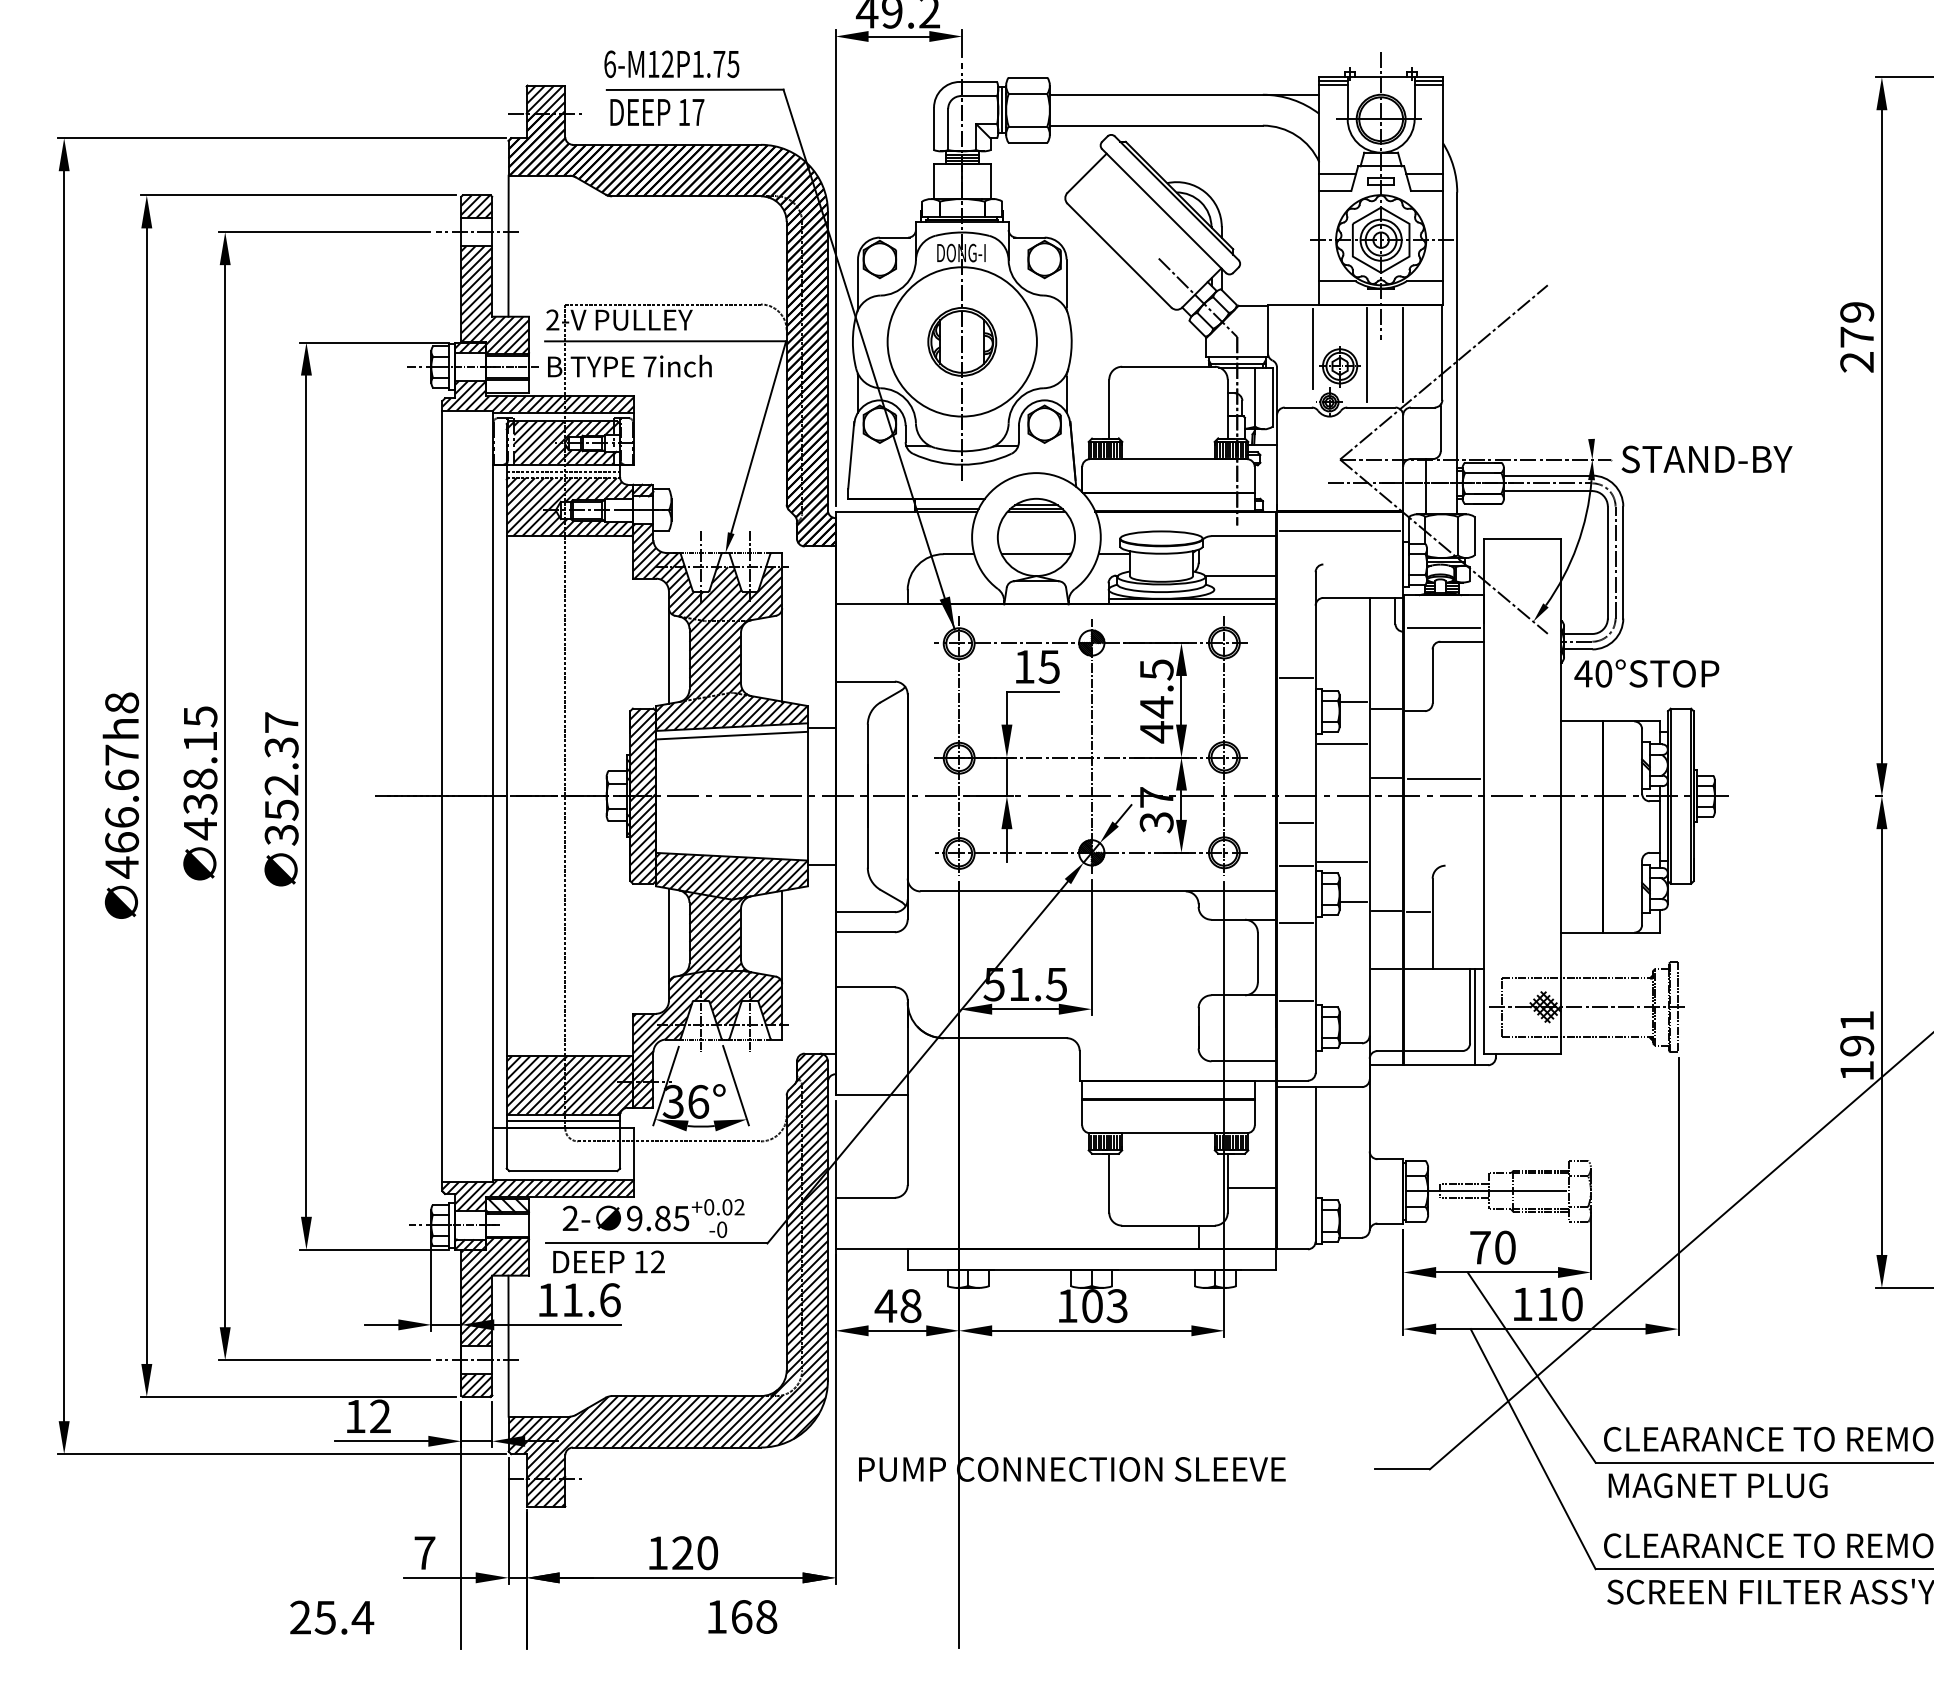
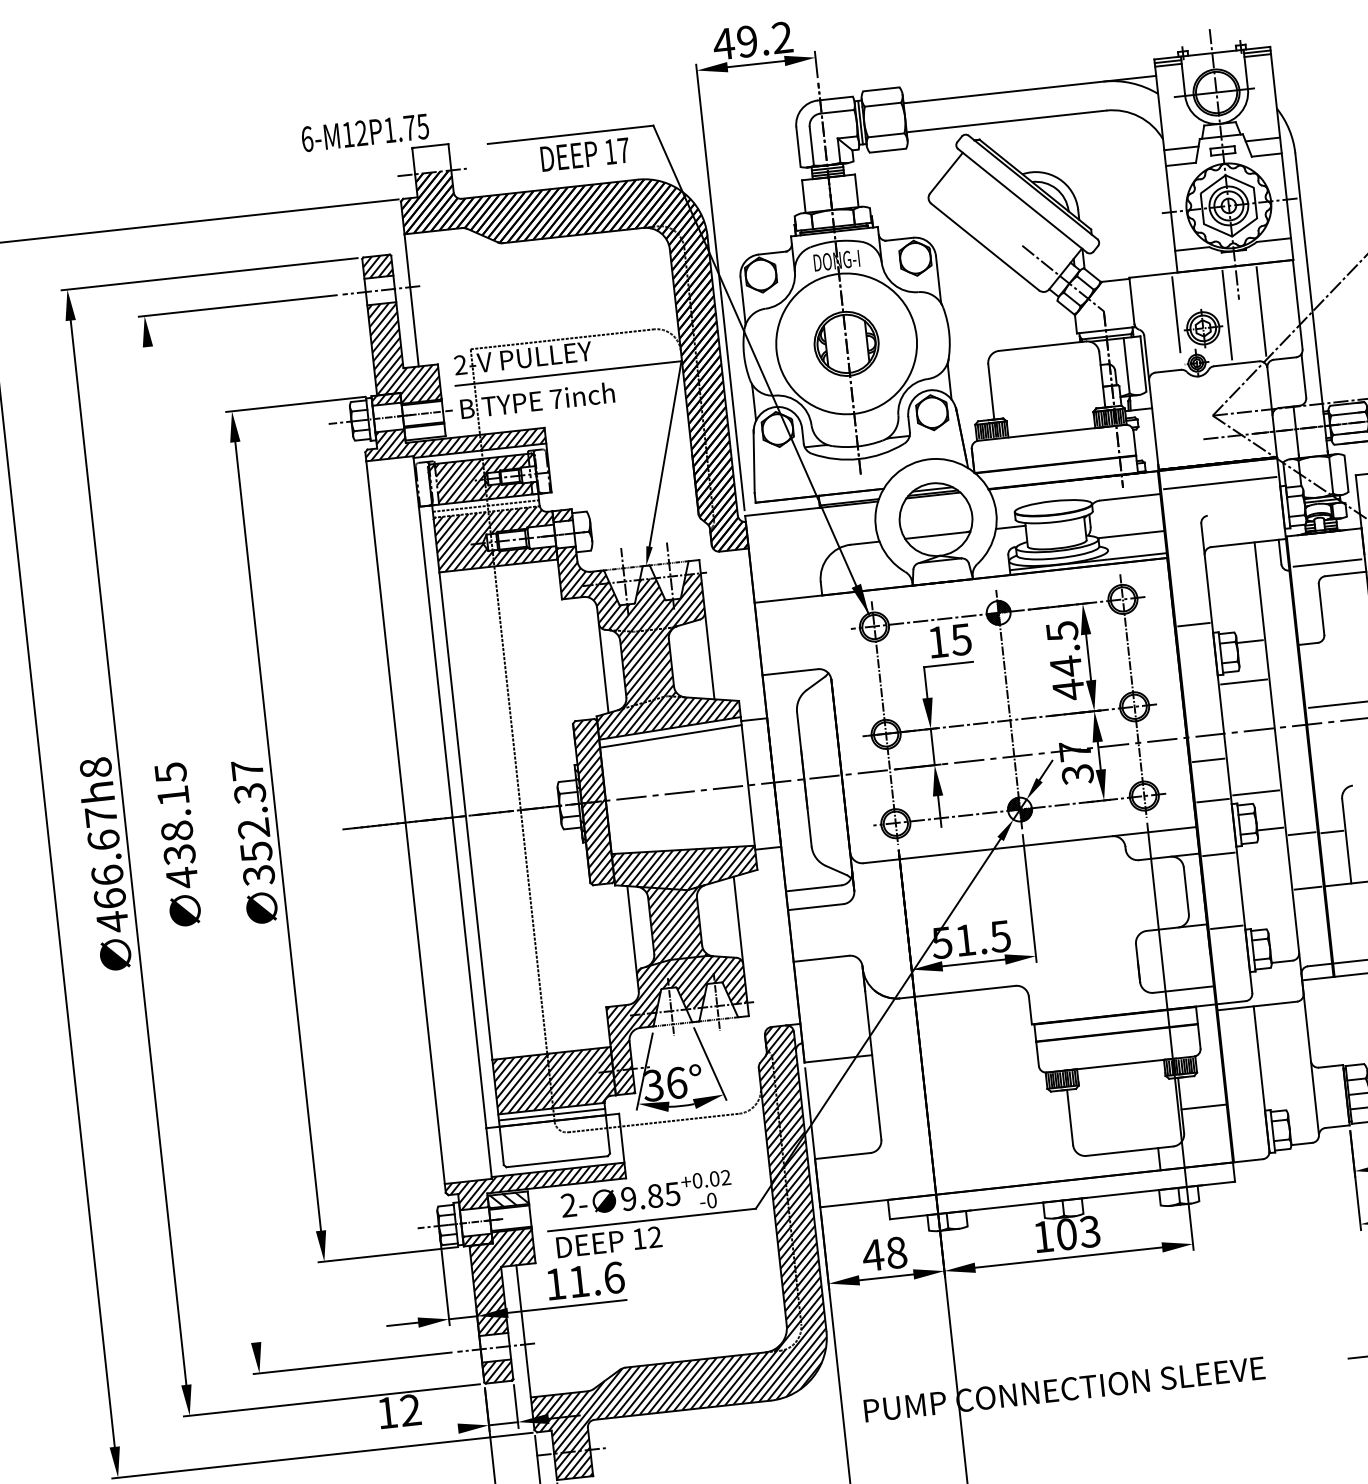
text: (671, 63) -> (364, 132), moved
hatch: (545, 99) -> (431, 159), removed
text: (657, 112) -> (585, 154), moved
line: (1386, 709) -> (1281, 645), removed
line: (1386, 778) -> (1288, 709), removed
line: (225, 796) -> (202, 845), removed
line: (381, 1441) -> (414, 1433), removed

